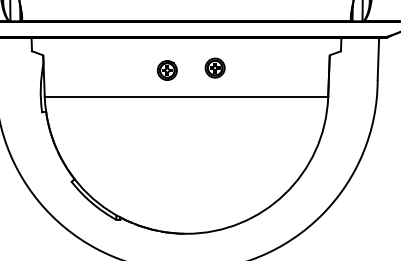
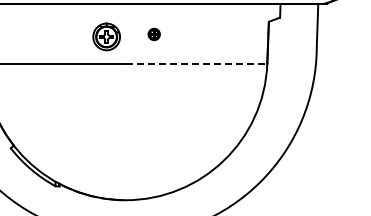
part: (214, 67) -> (153, 33), size x0.6
part: (166, 70) -> (105, 36), size x1.4
line: (257, 97) -> (196, 63), solid -> dashed

